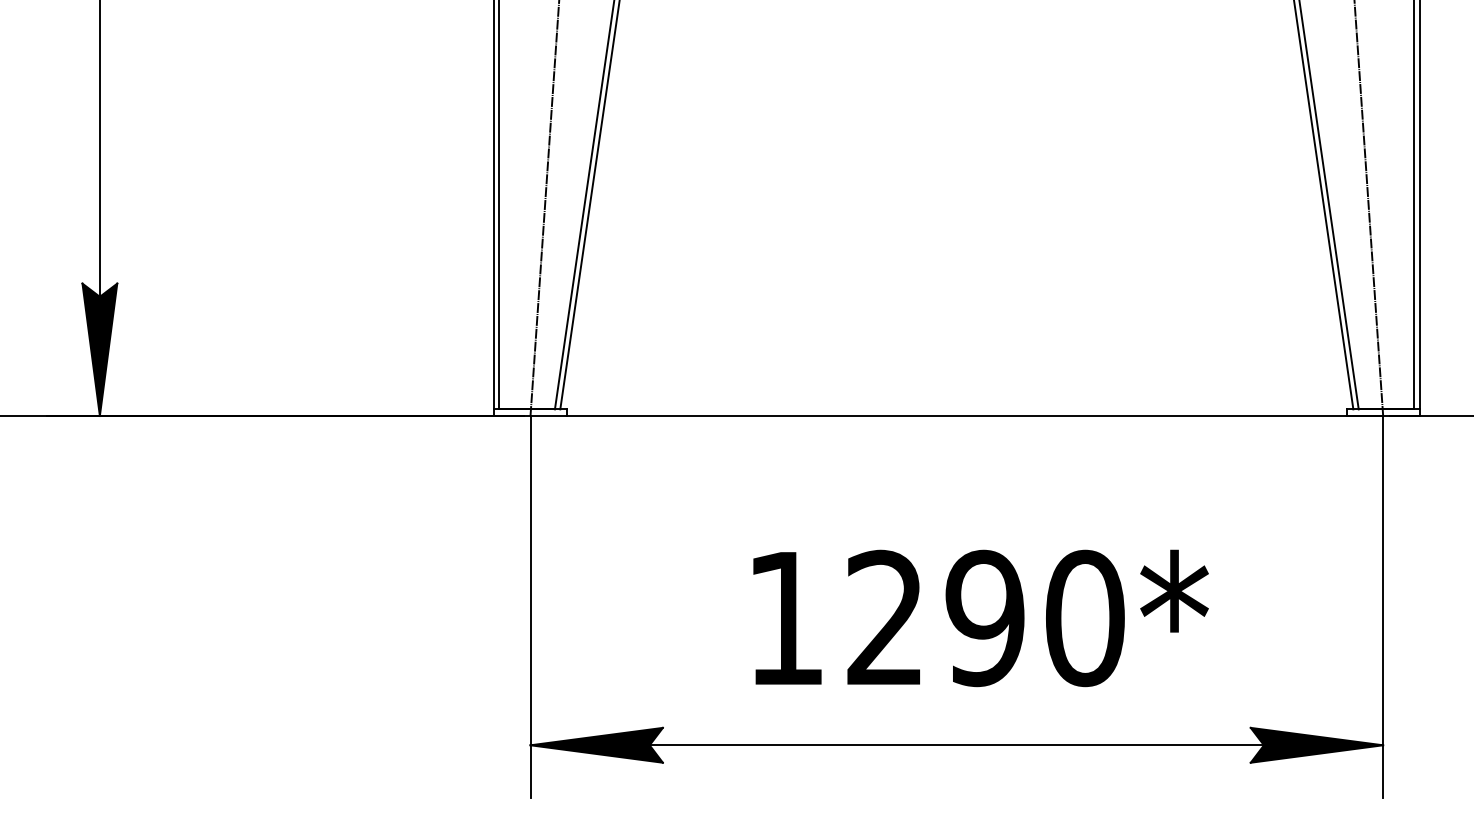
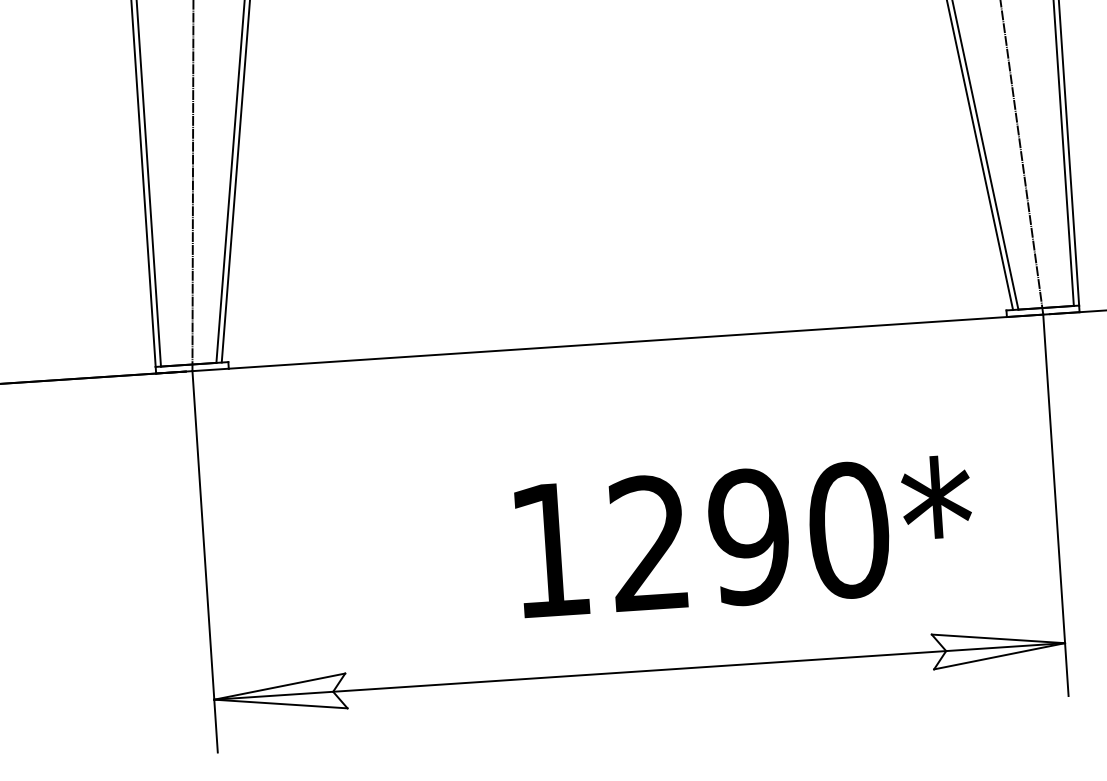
text: (980, 618) -> (744, 537), moved
fill: (596, 744) -> (280, 694), removed
fill: (1316, 744) -> (998, 646), removed

